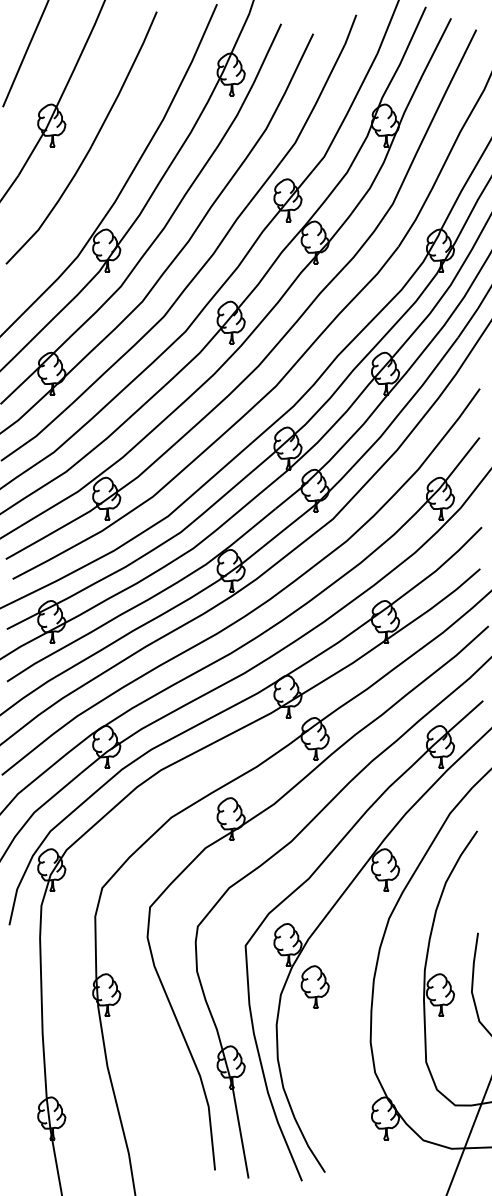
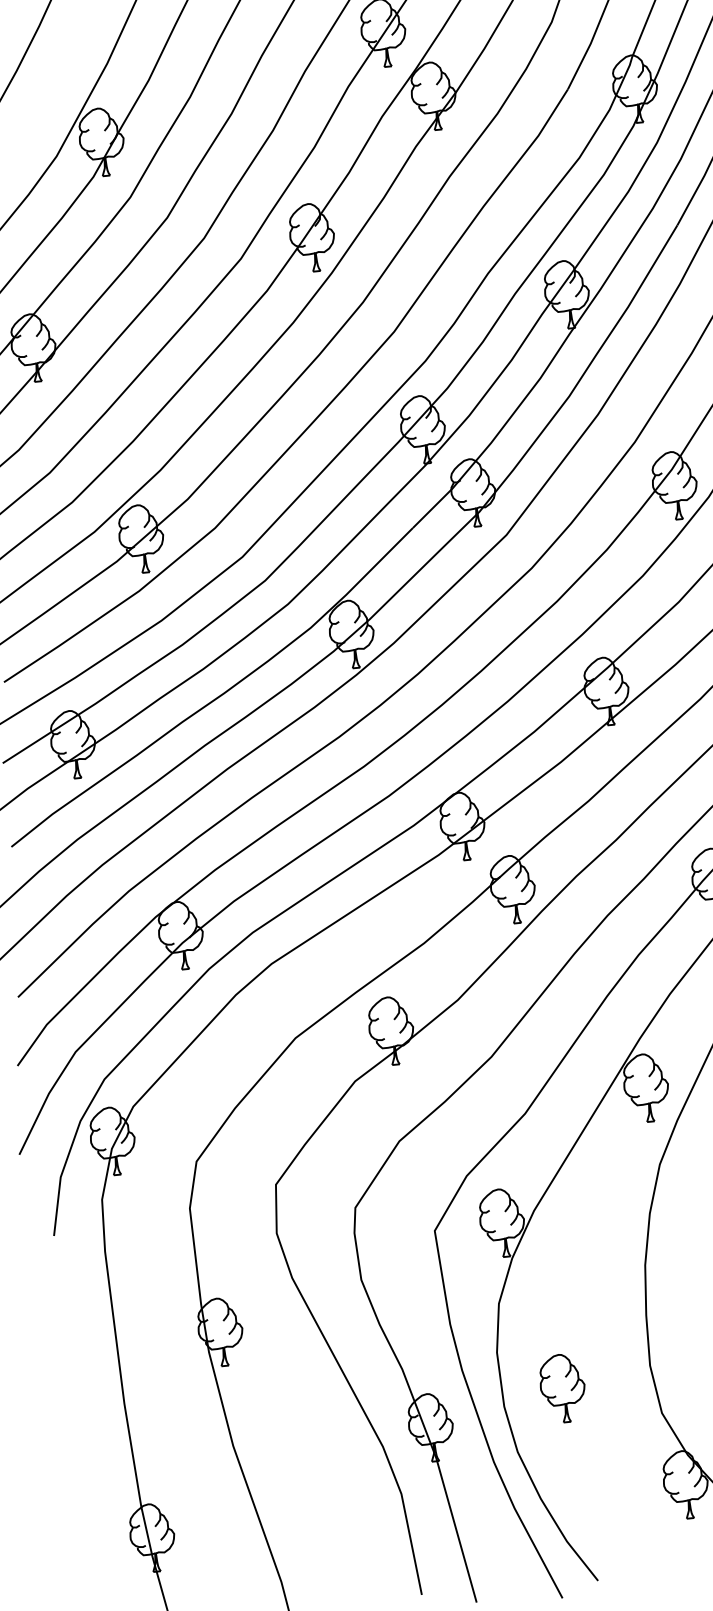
part: (314, 986) -> (561, 1387), moved

